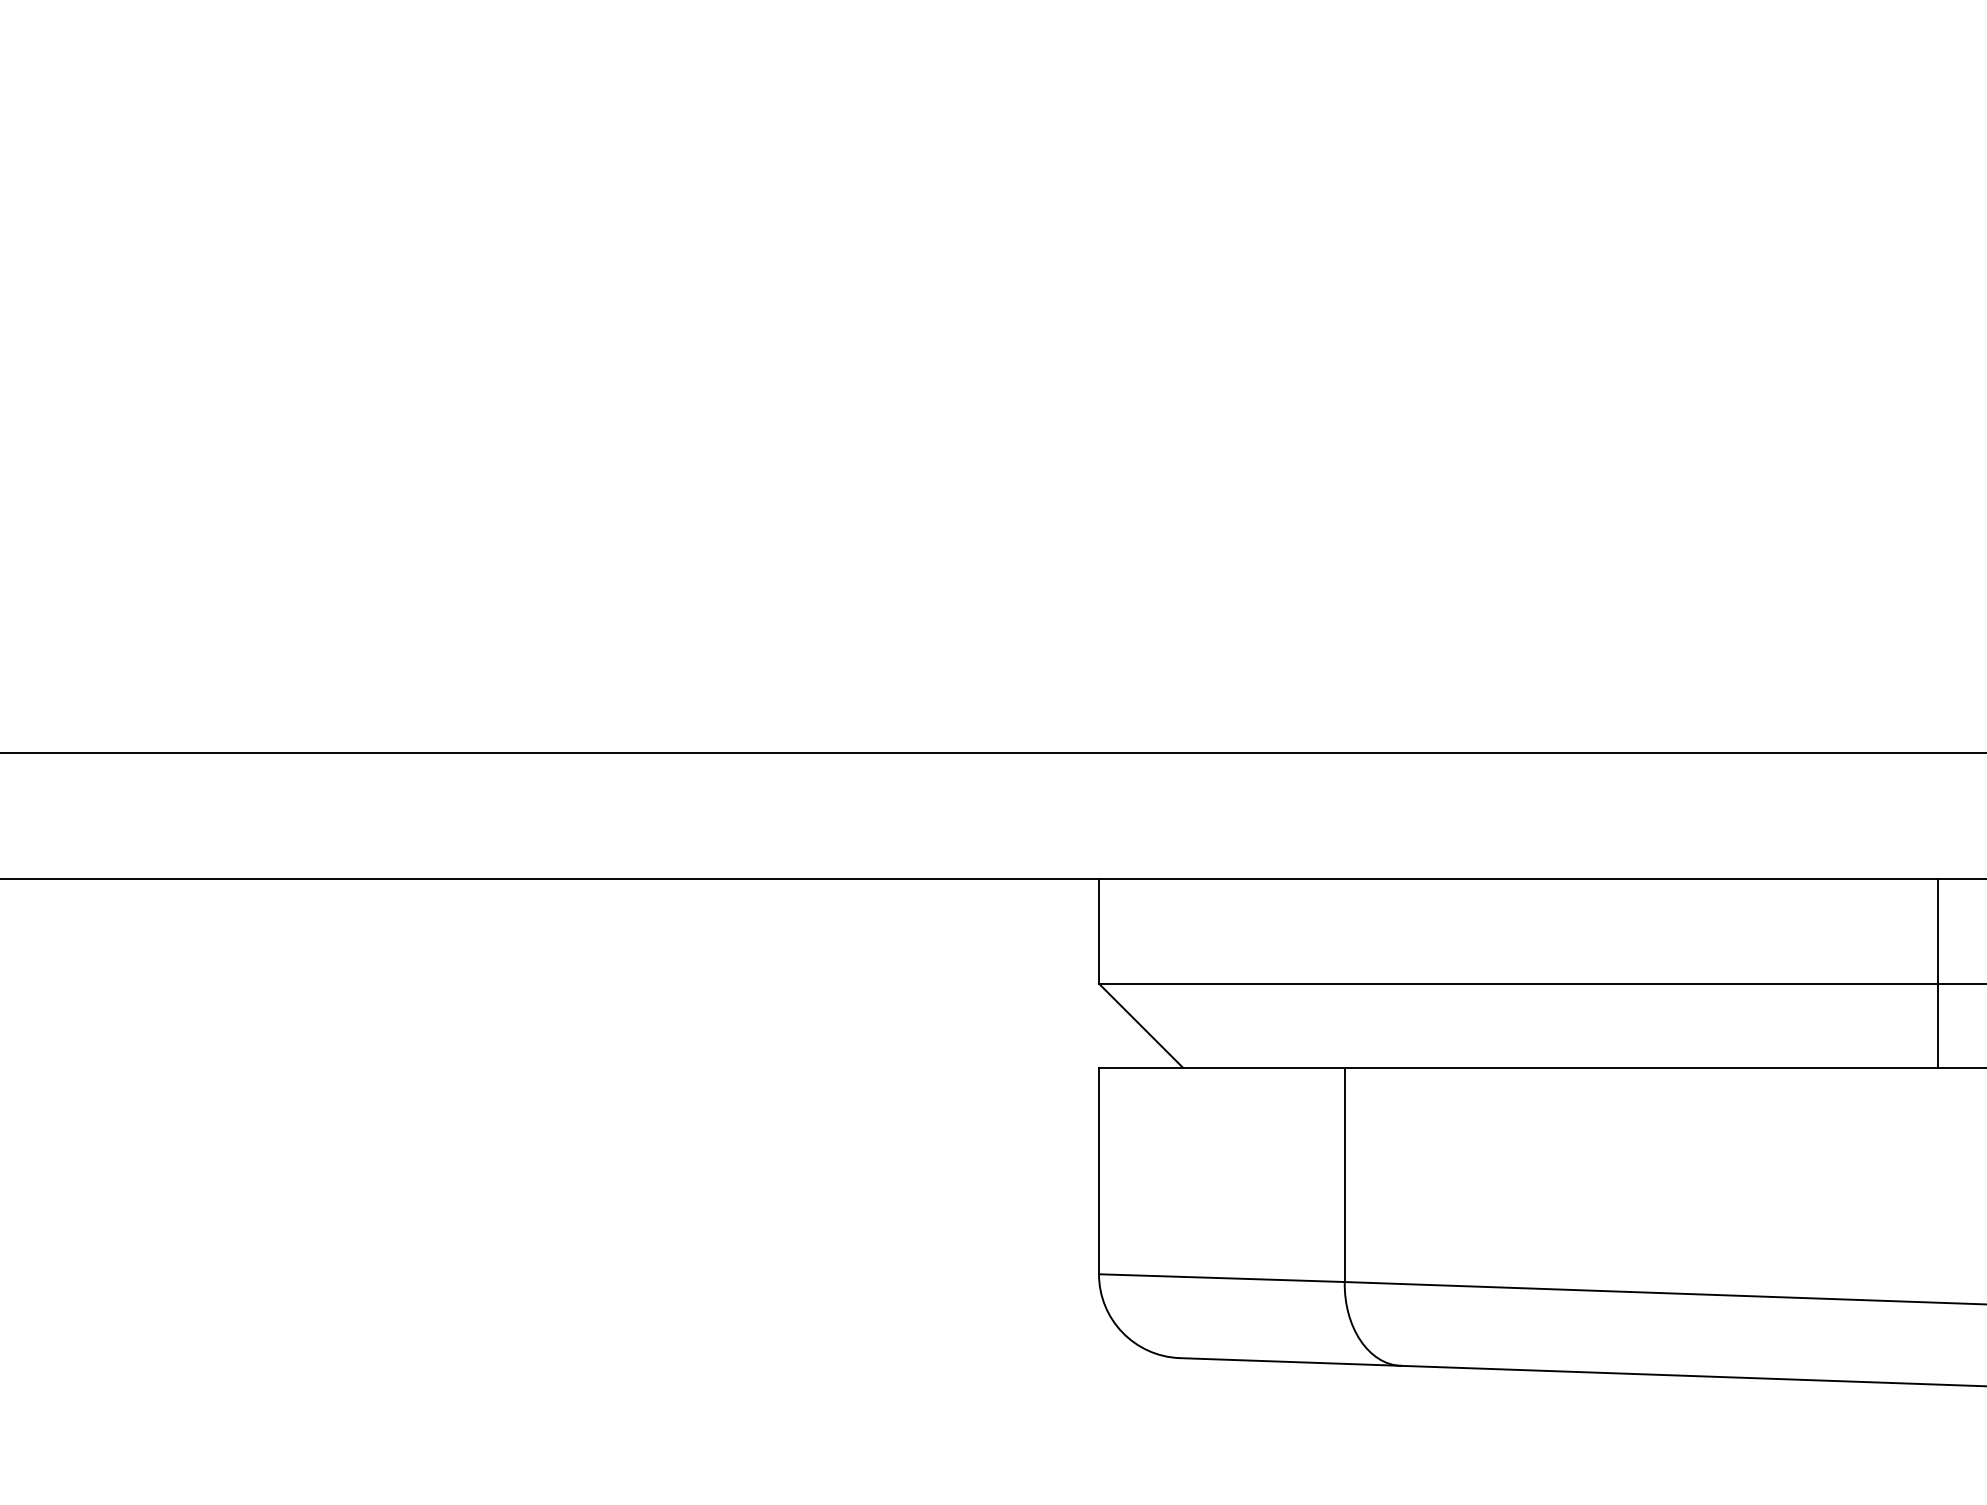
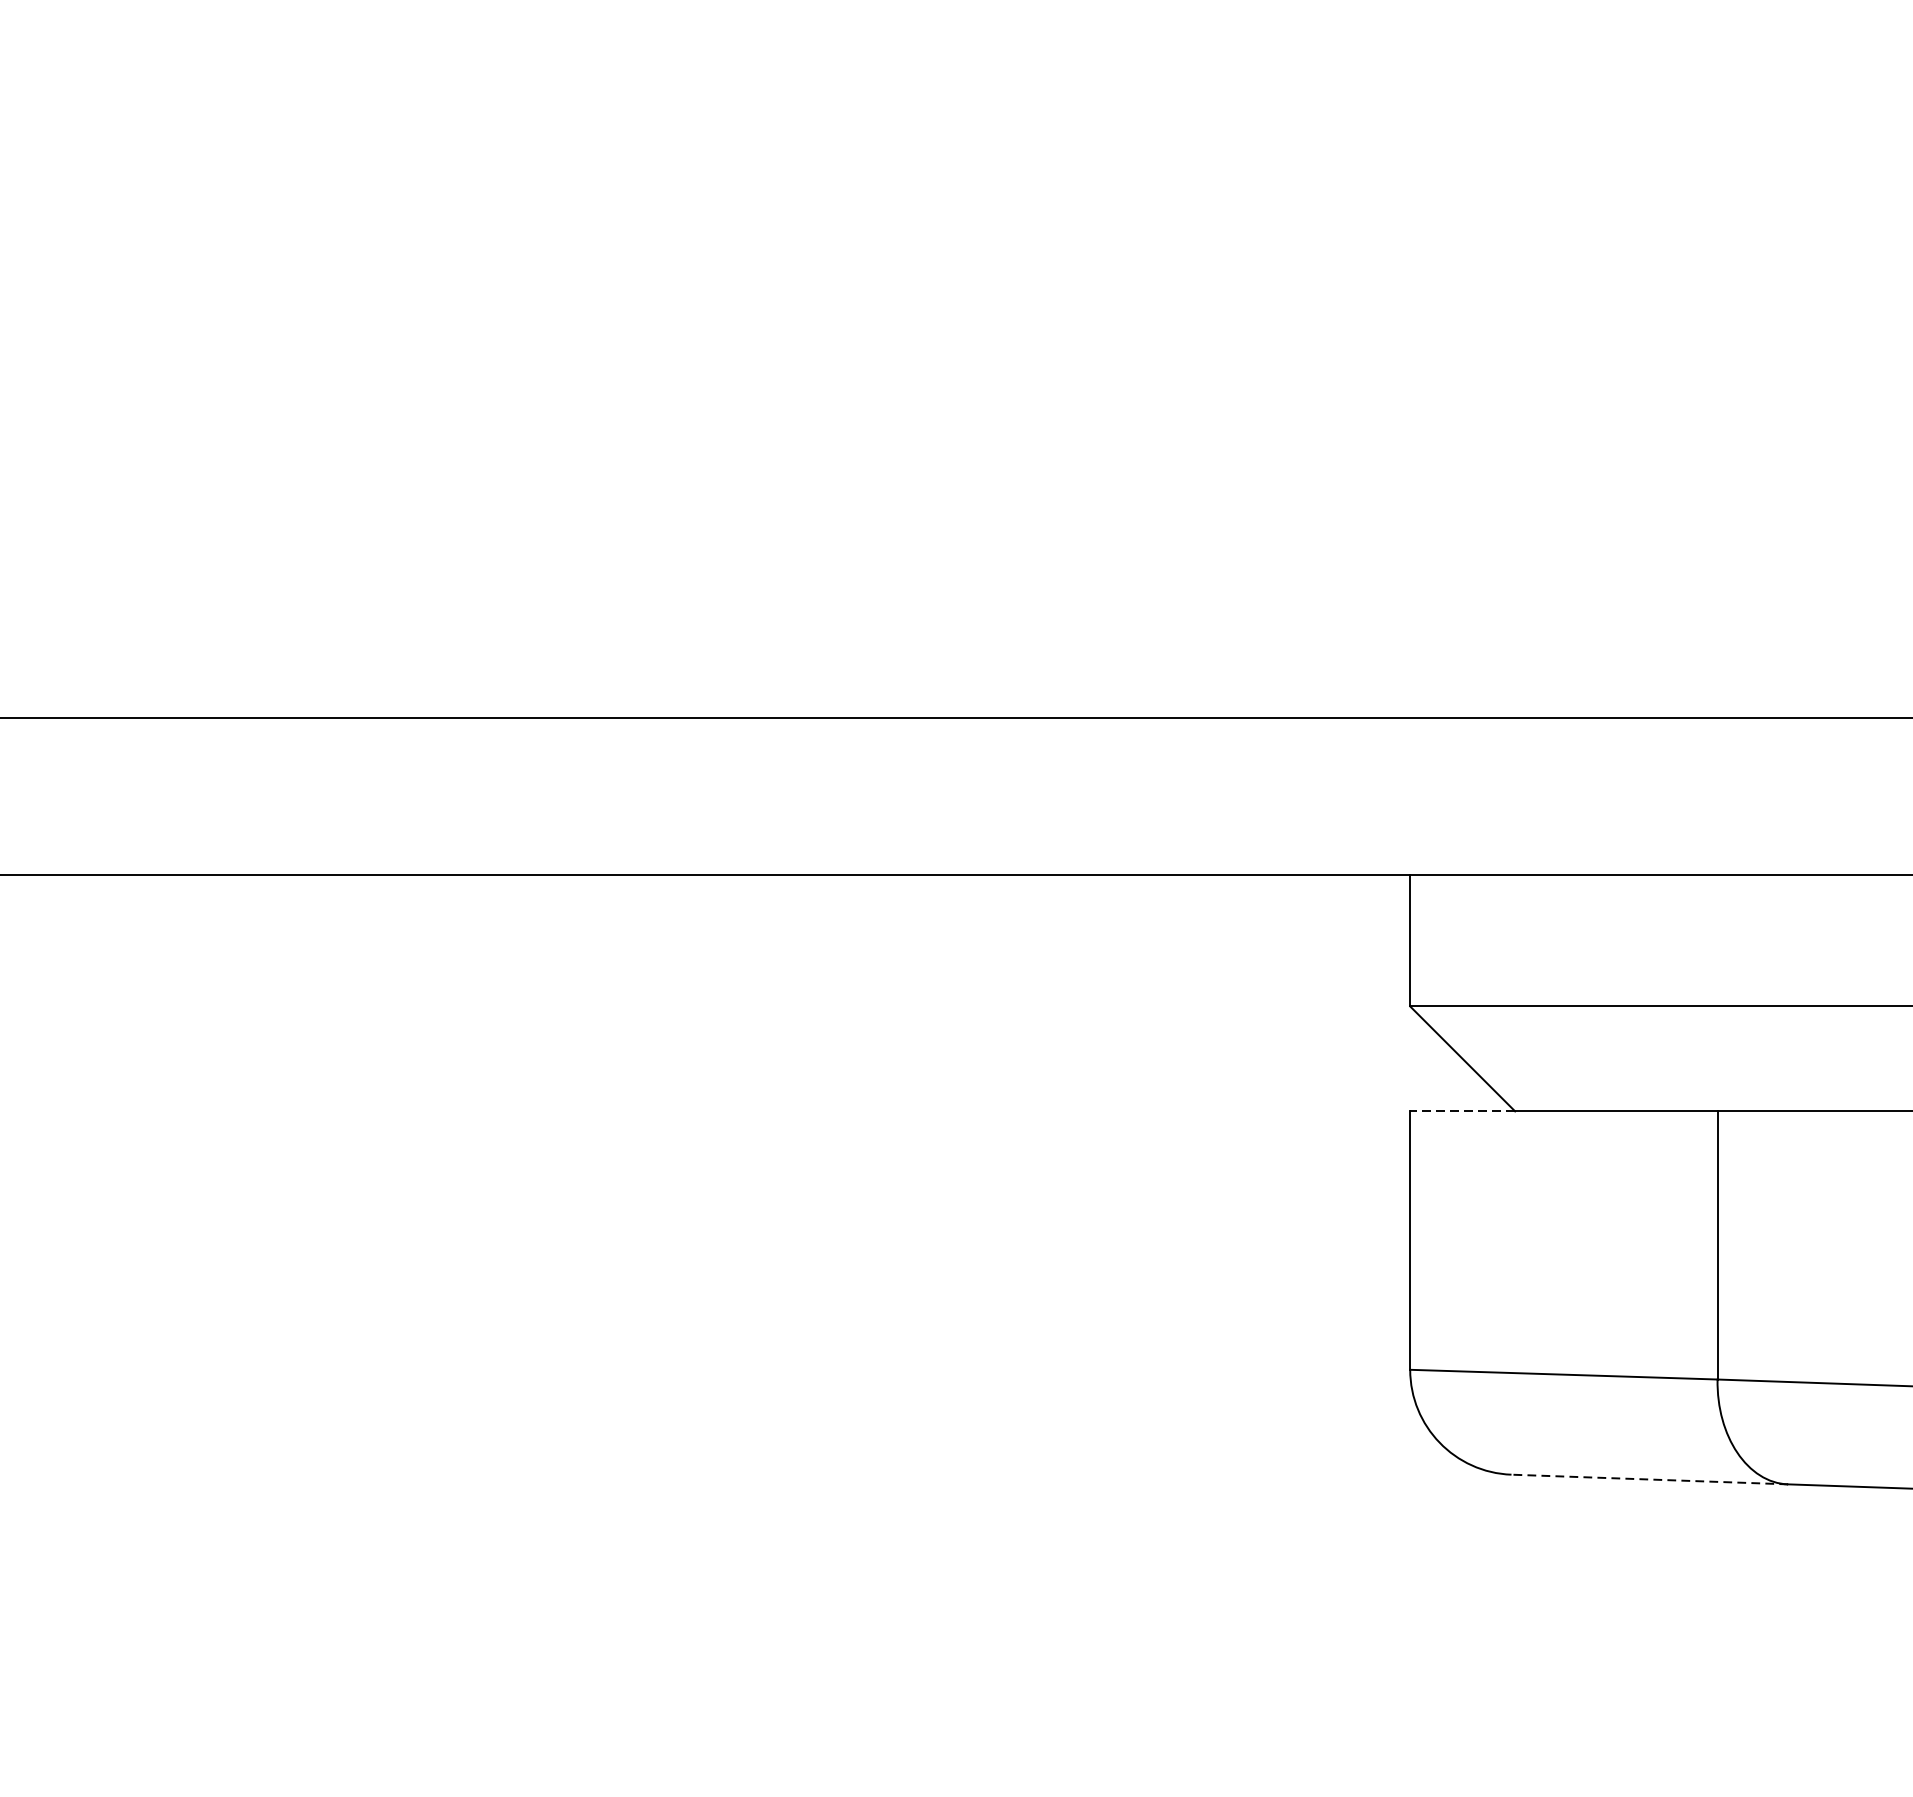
line: (1140, 1067) -> (1462, 1111), solid -> dashed
line: (1290, 1361) -> (1649, 1478), solid -> dashed

